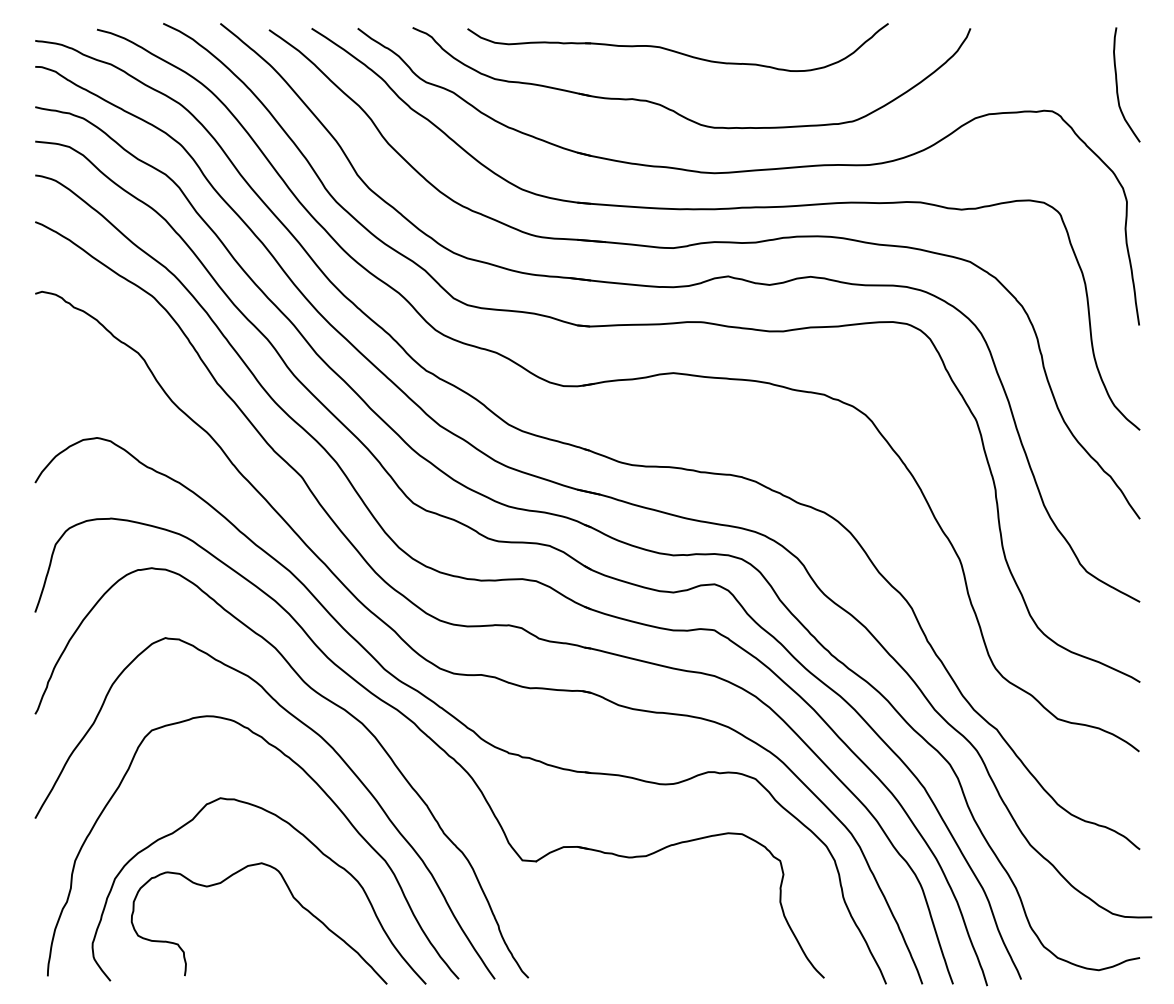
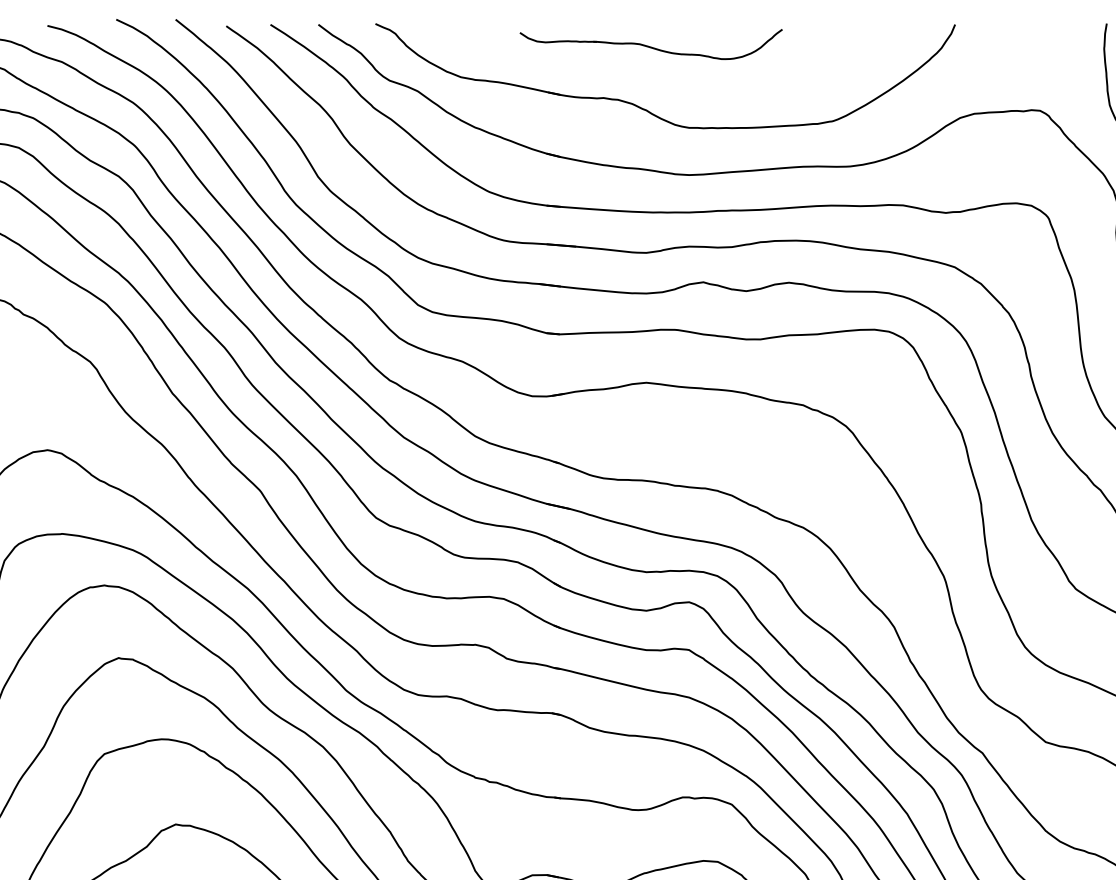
part: (677, 47) -> (650, 44), size x0.6

